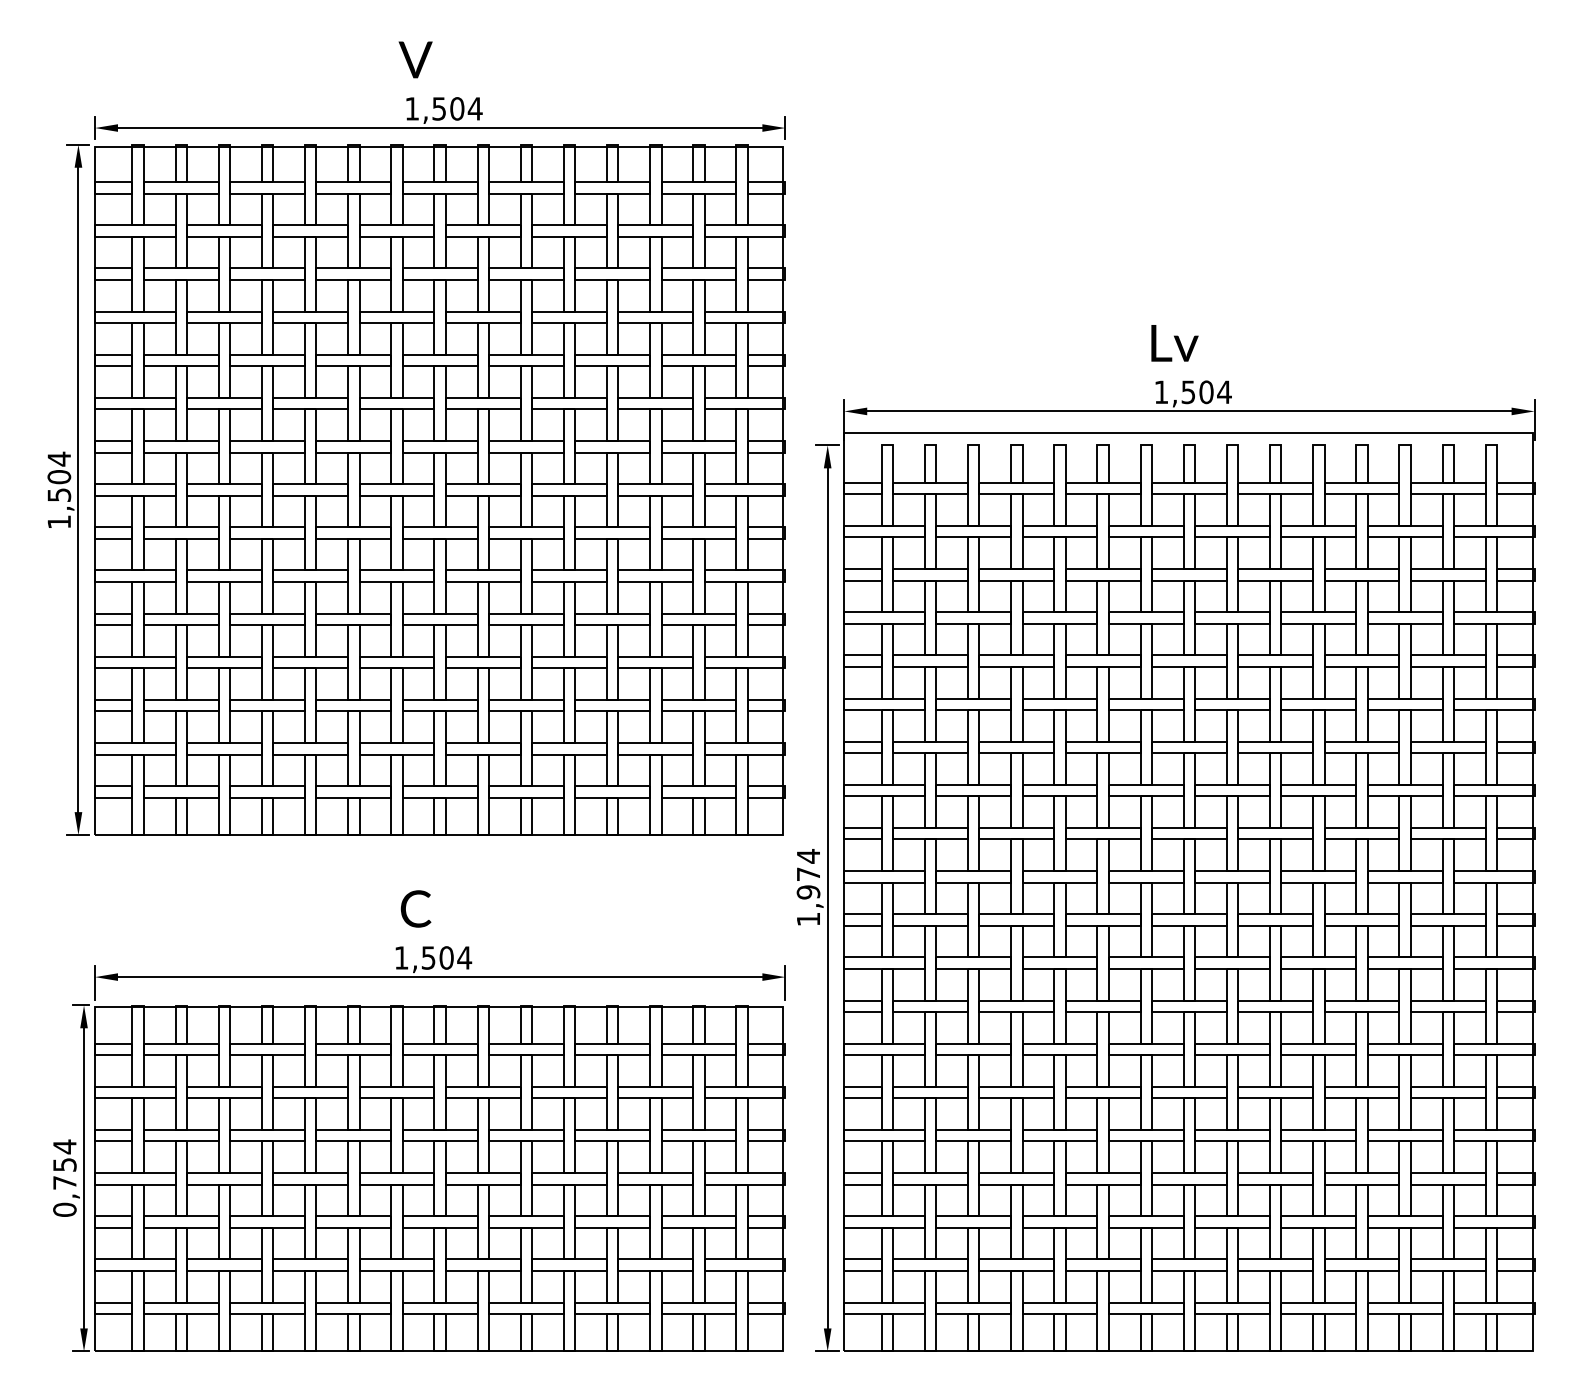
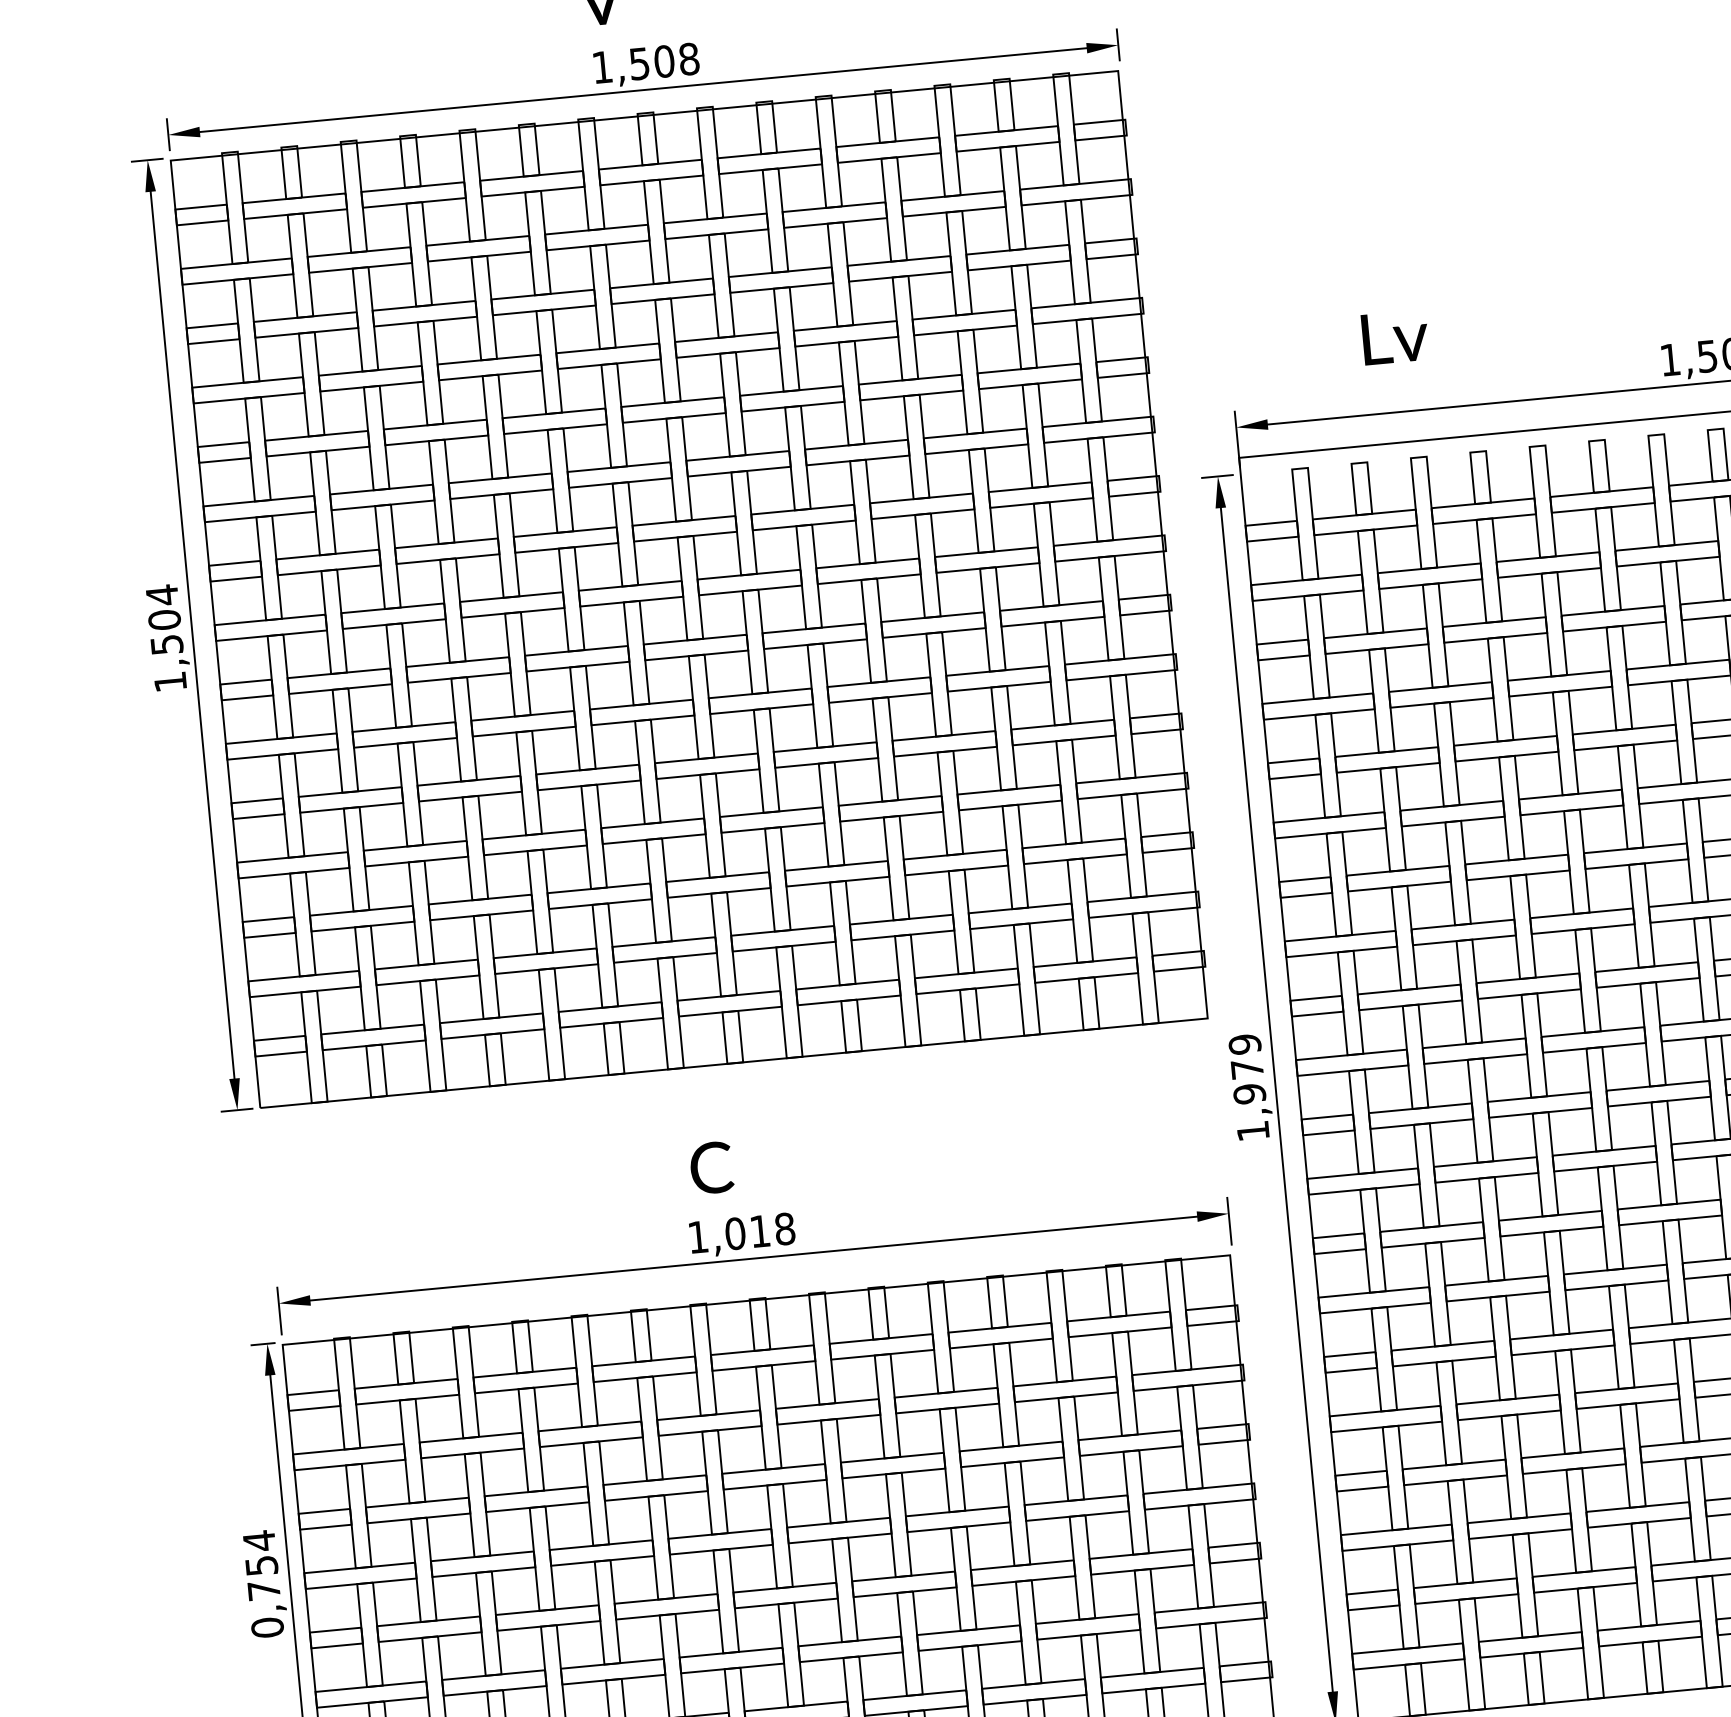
text: (474, 108) -> (688, 58), 1,504 -> 1,508
text: (1174, 343) -> (1394, 337), moved
text: (808, 856) -> (1244, 1044), 1,974 -> 1,979
text: (446, 957) -> (759, 1230), 1,504 -> 1,018

